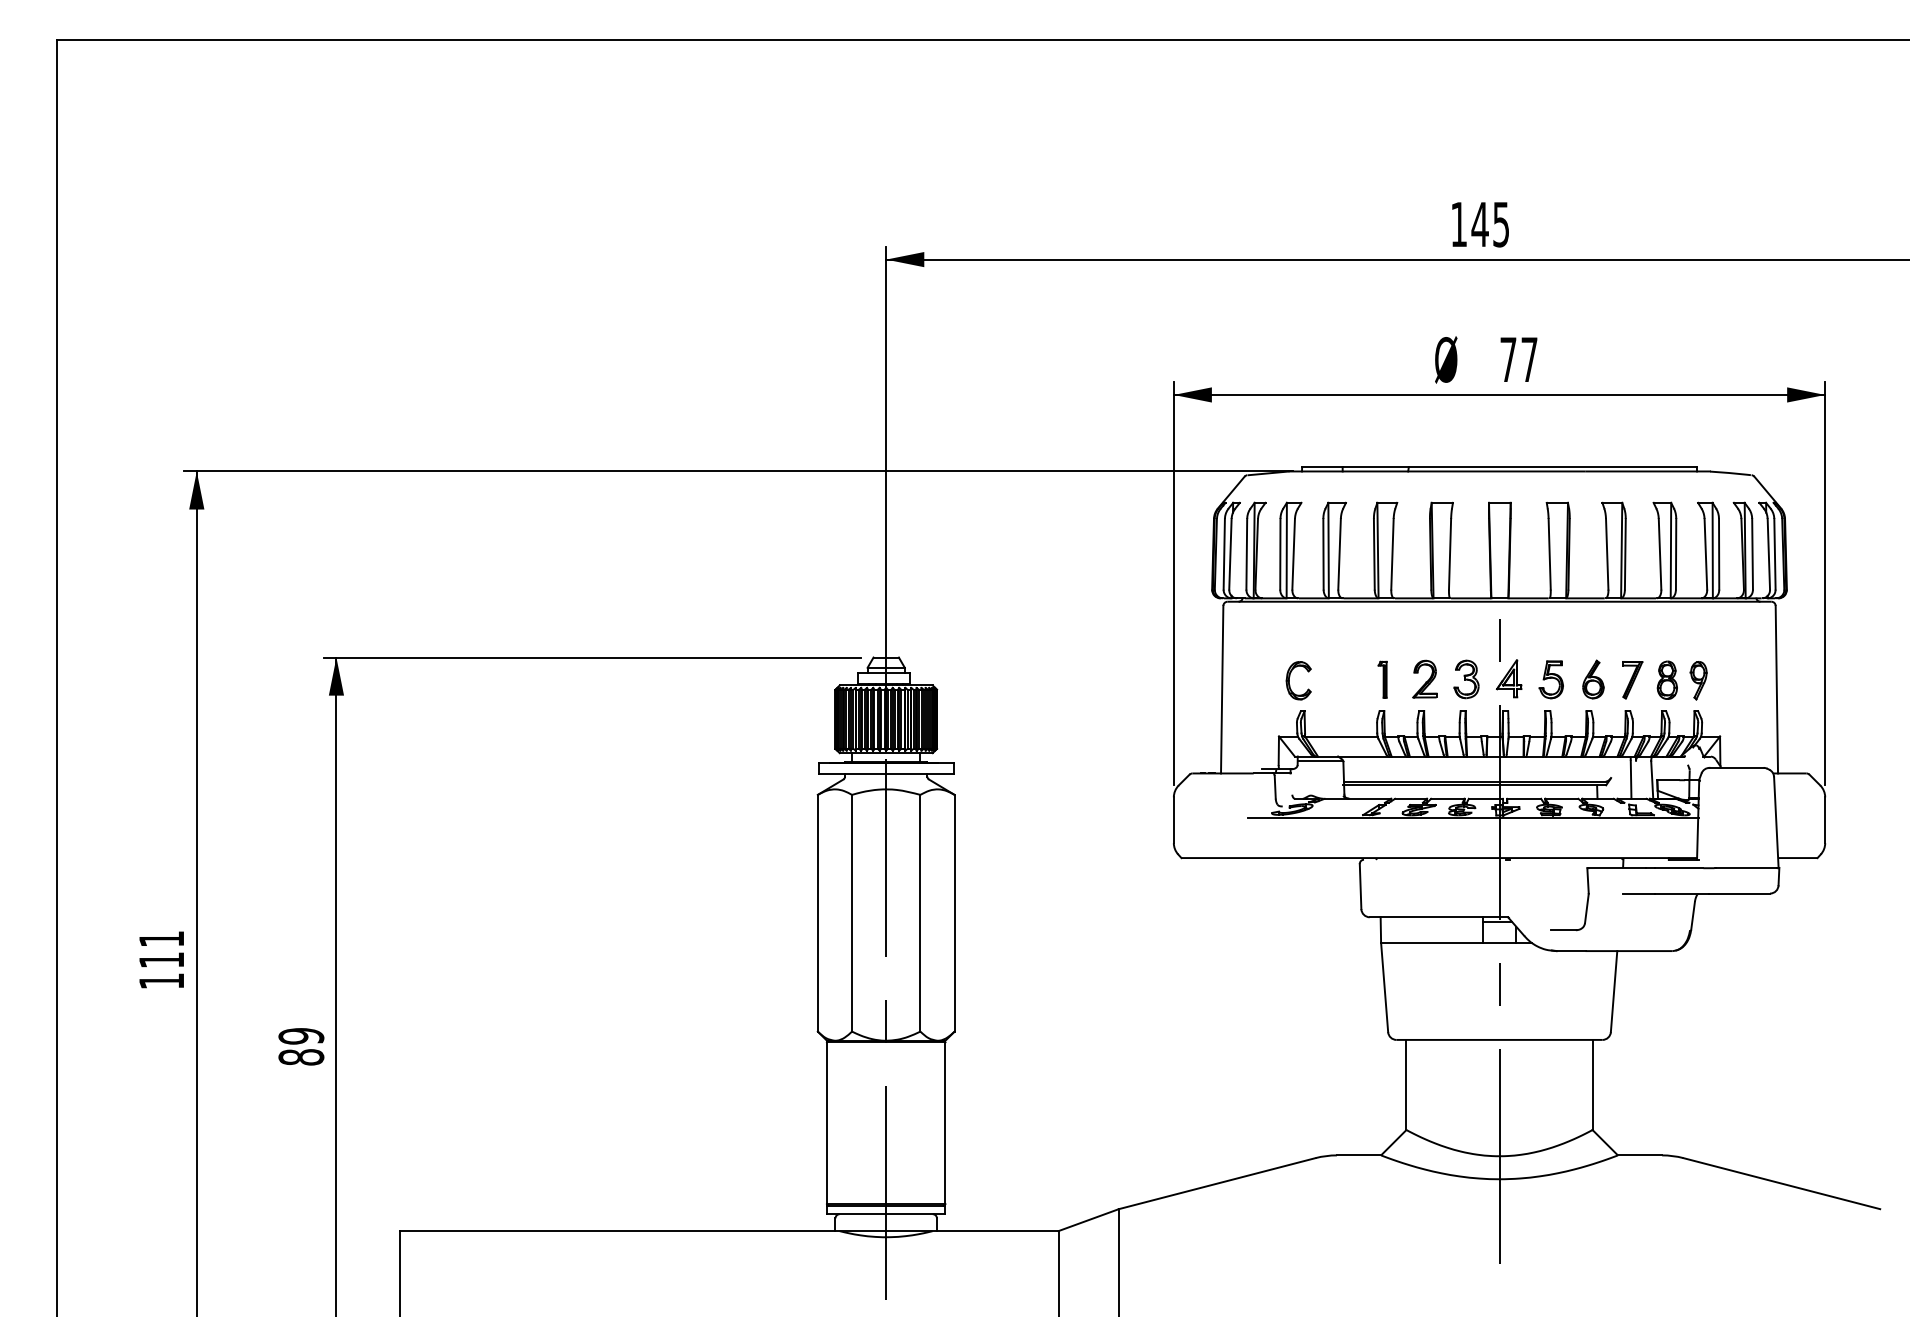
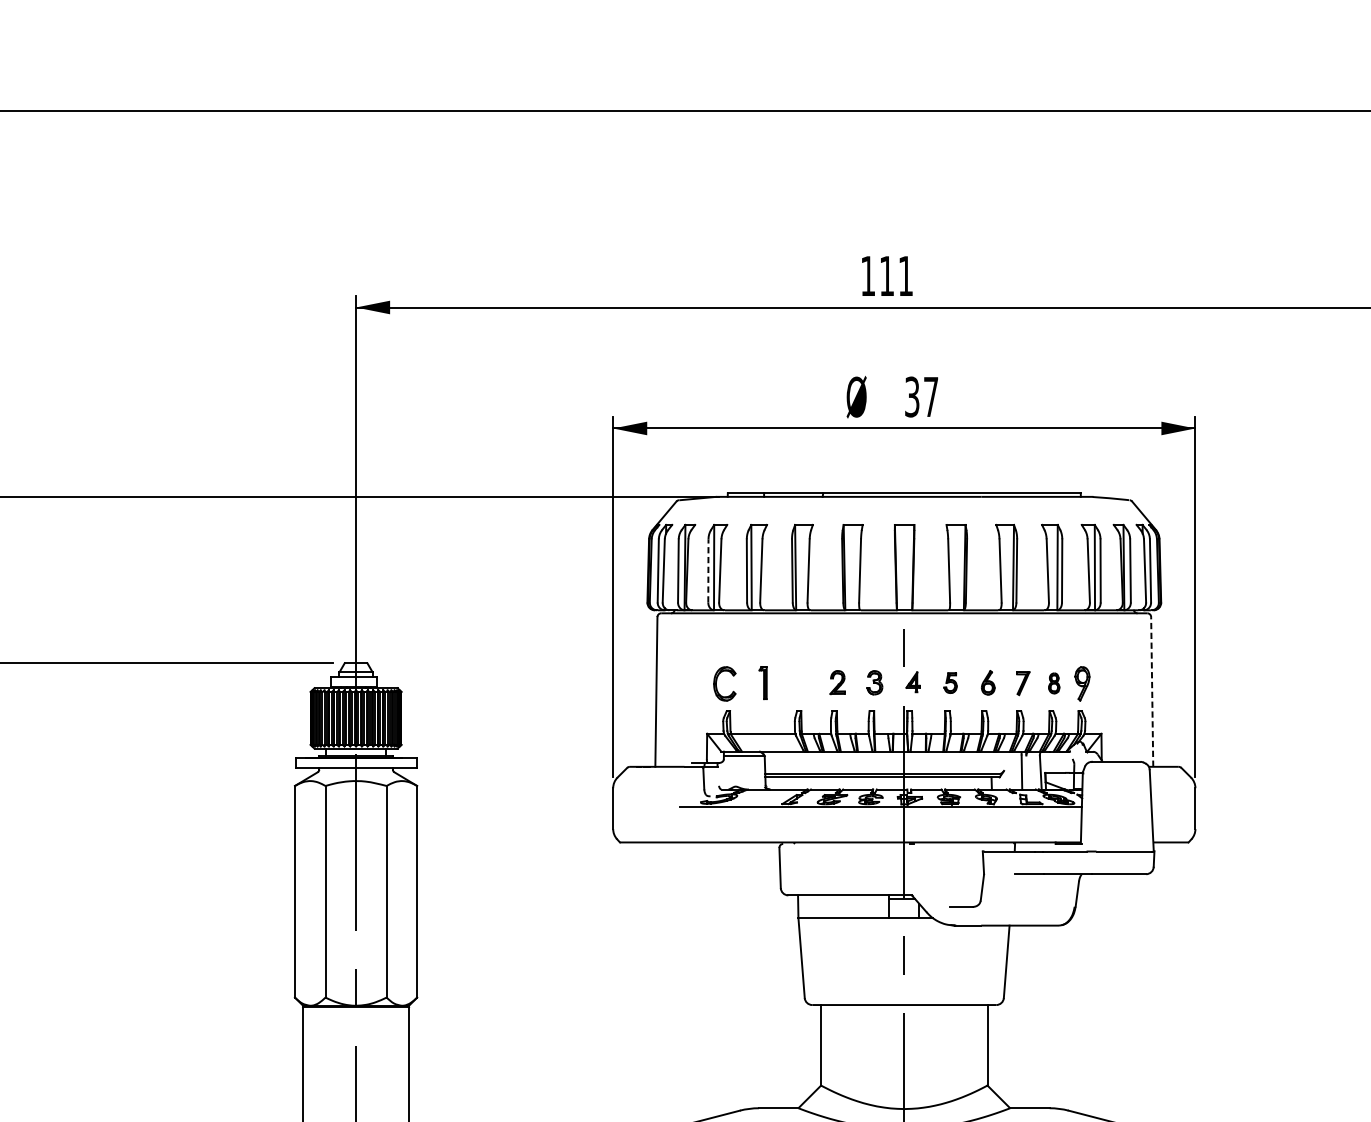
text: (1489, 224) -> (895, 276), 145 -> 111
text: (1508, 359) -> (912, 396), 77 -> 37
line: (1280, 553) -> (708, 570), solid -> dashed
part: (1424, 678) -> (837, 681), size x0.7
part: (1509, 678) -> (913, 681), size x0.6
part: (1382, 679) -> (763, 682), moved
part: (1466, 679) -> (874, 682), size x0.7
part: (1550, 679) -> (949, 682), size x0.6
part: (1593, 679) -> (988, 682), size x0.7
part: (1666, 679) -> (1053, 682), size x0.6
part: (1632, 680) -> (1023, 683), size x0.7
line: (1776, 689) -> (1151, 691), solid -> dashed

